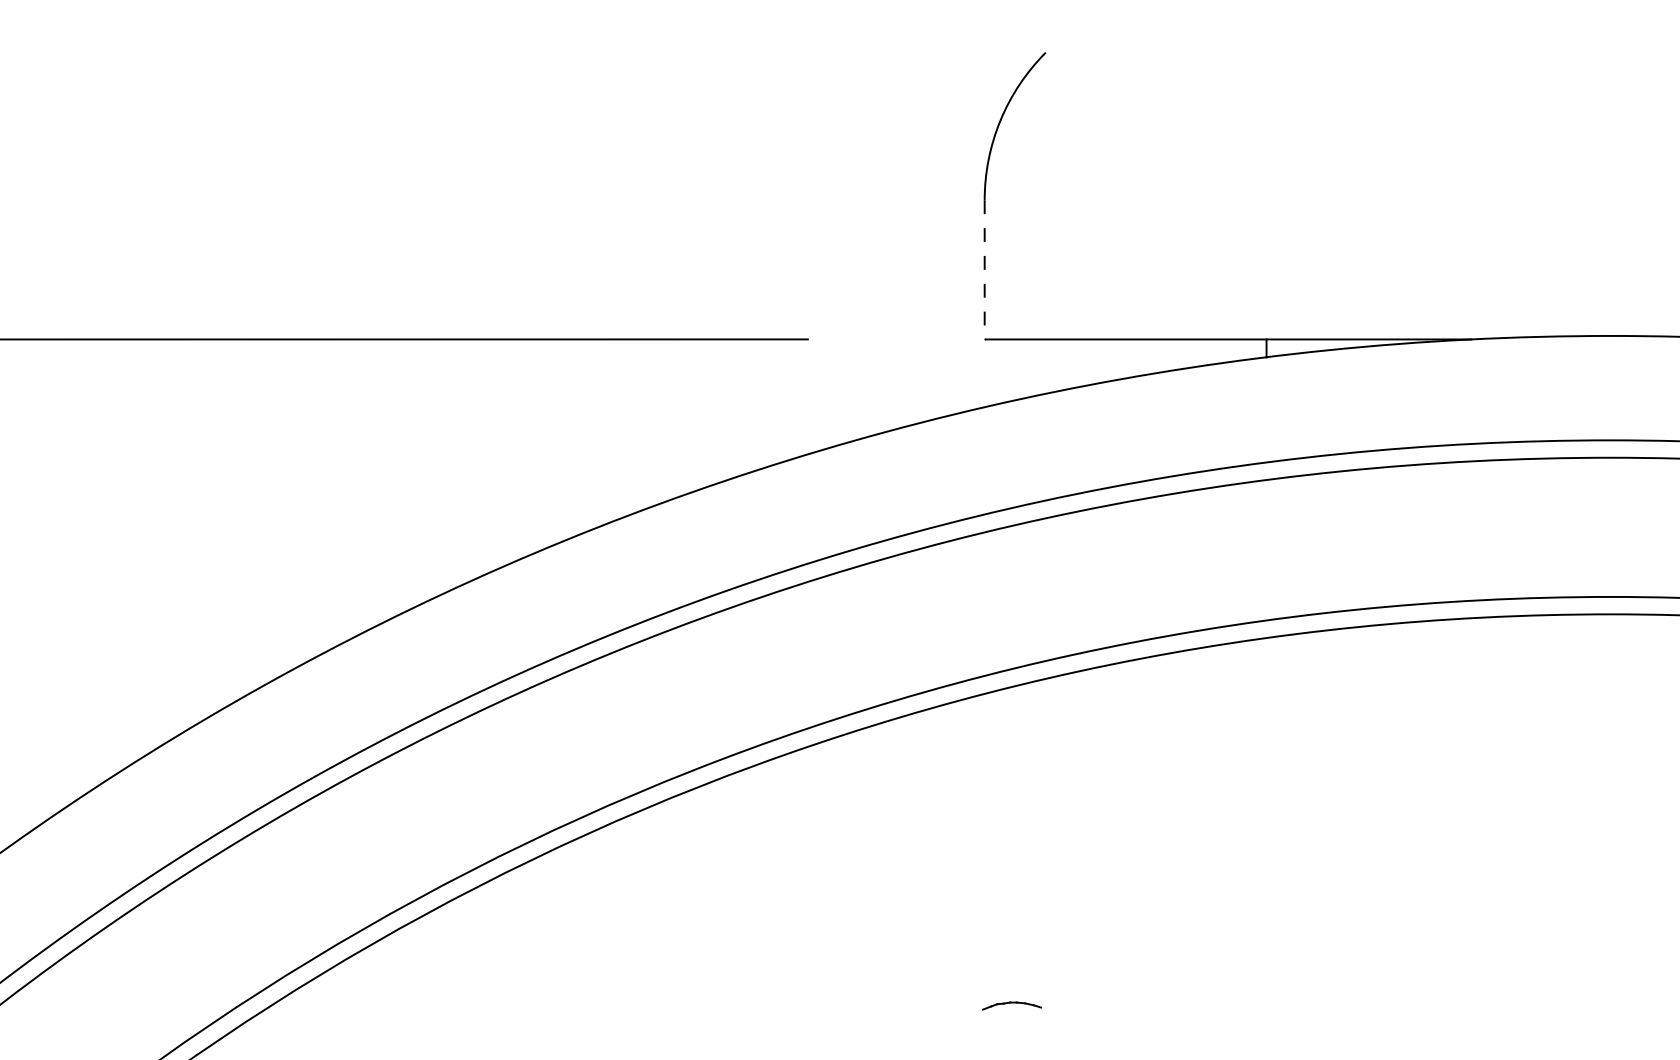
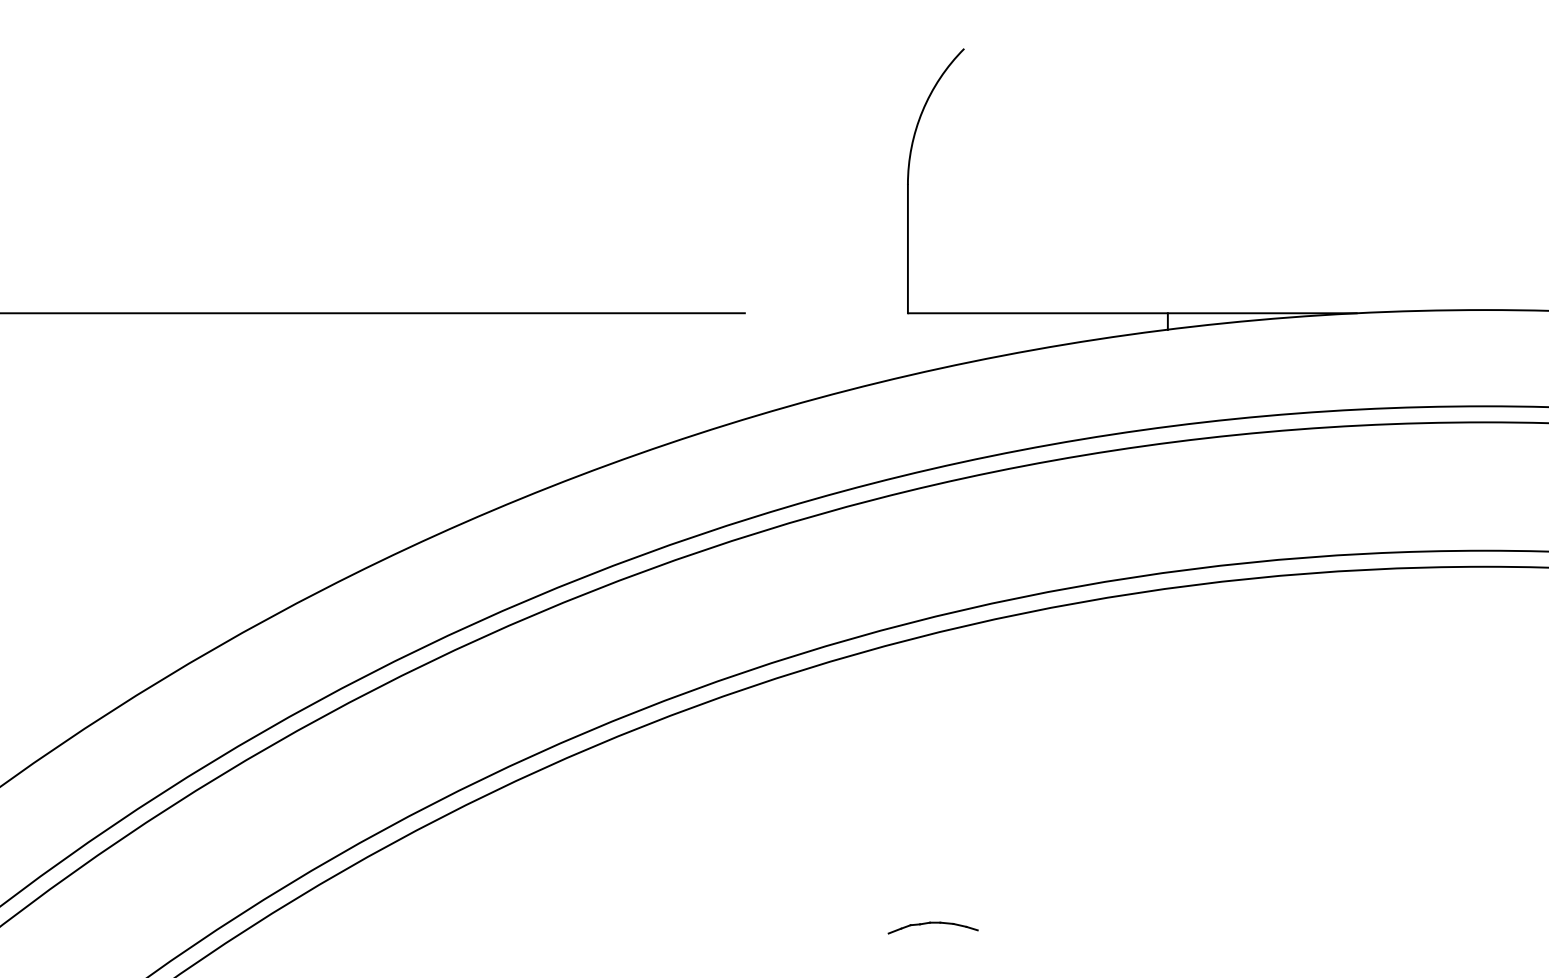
line: (984, 269) -> (907, 248), dashed -> solid
part: (1011, 1005) -> (932, 927), size x1.67

